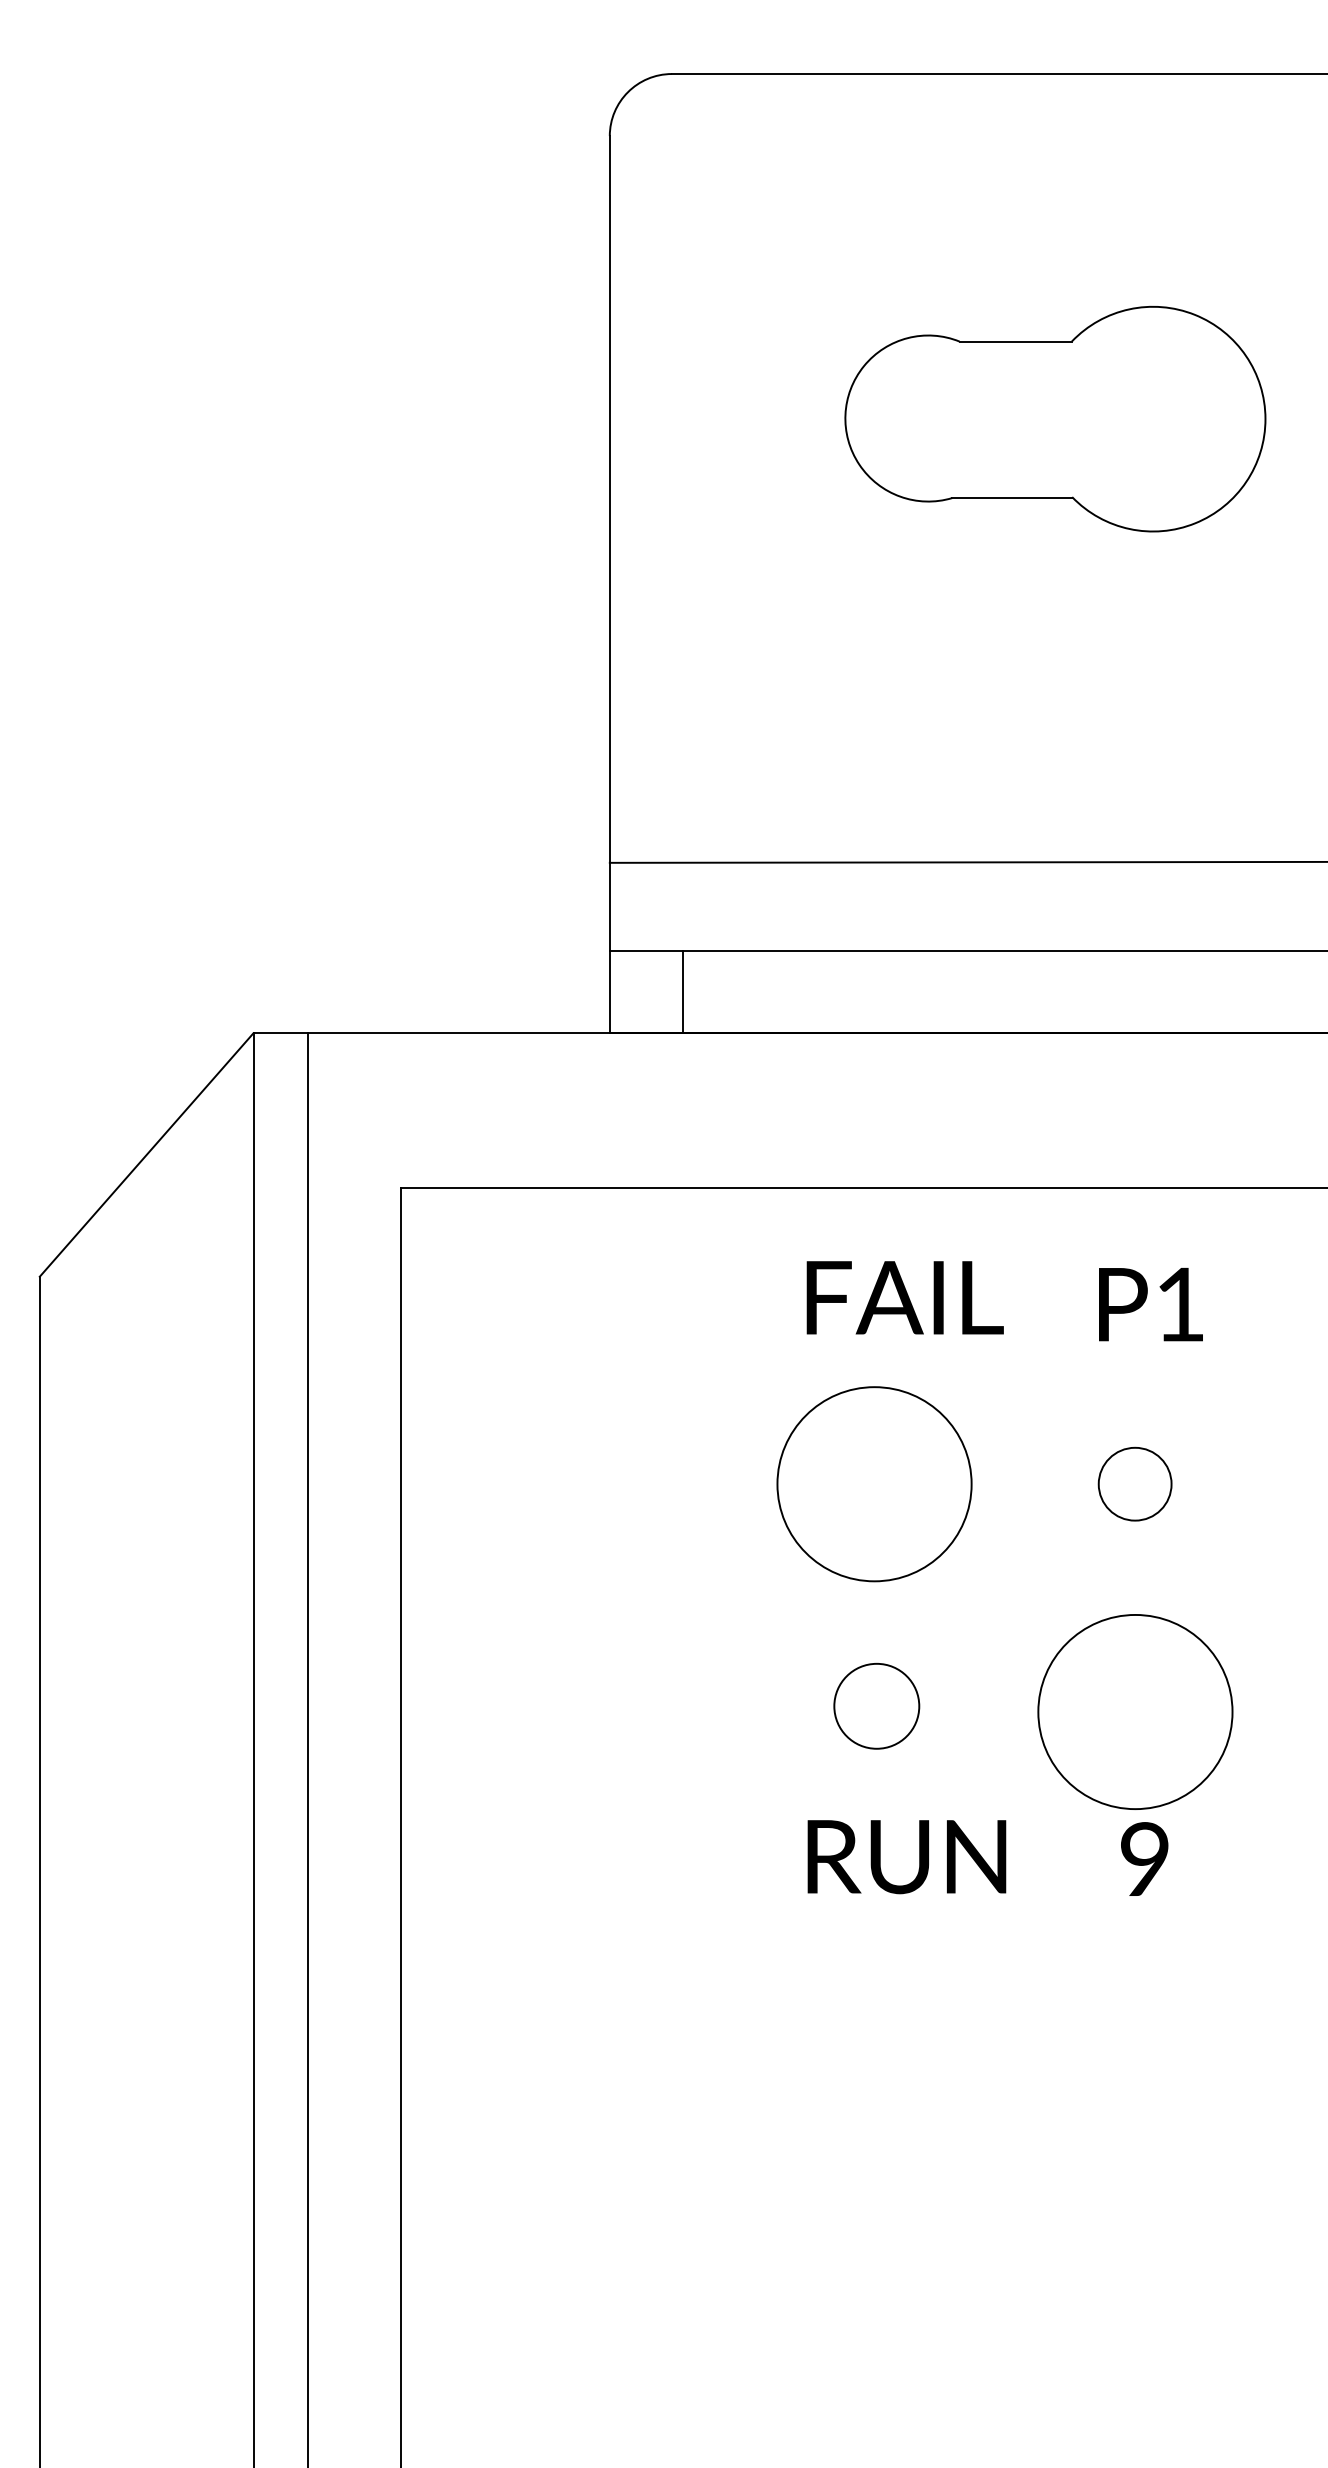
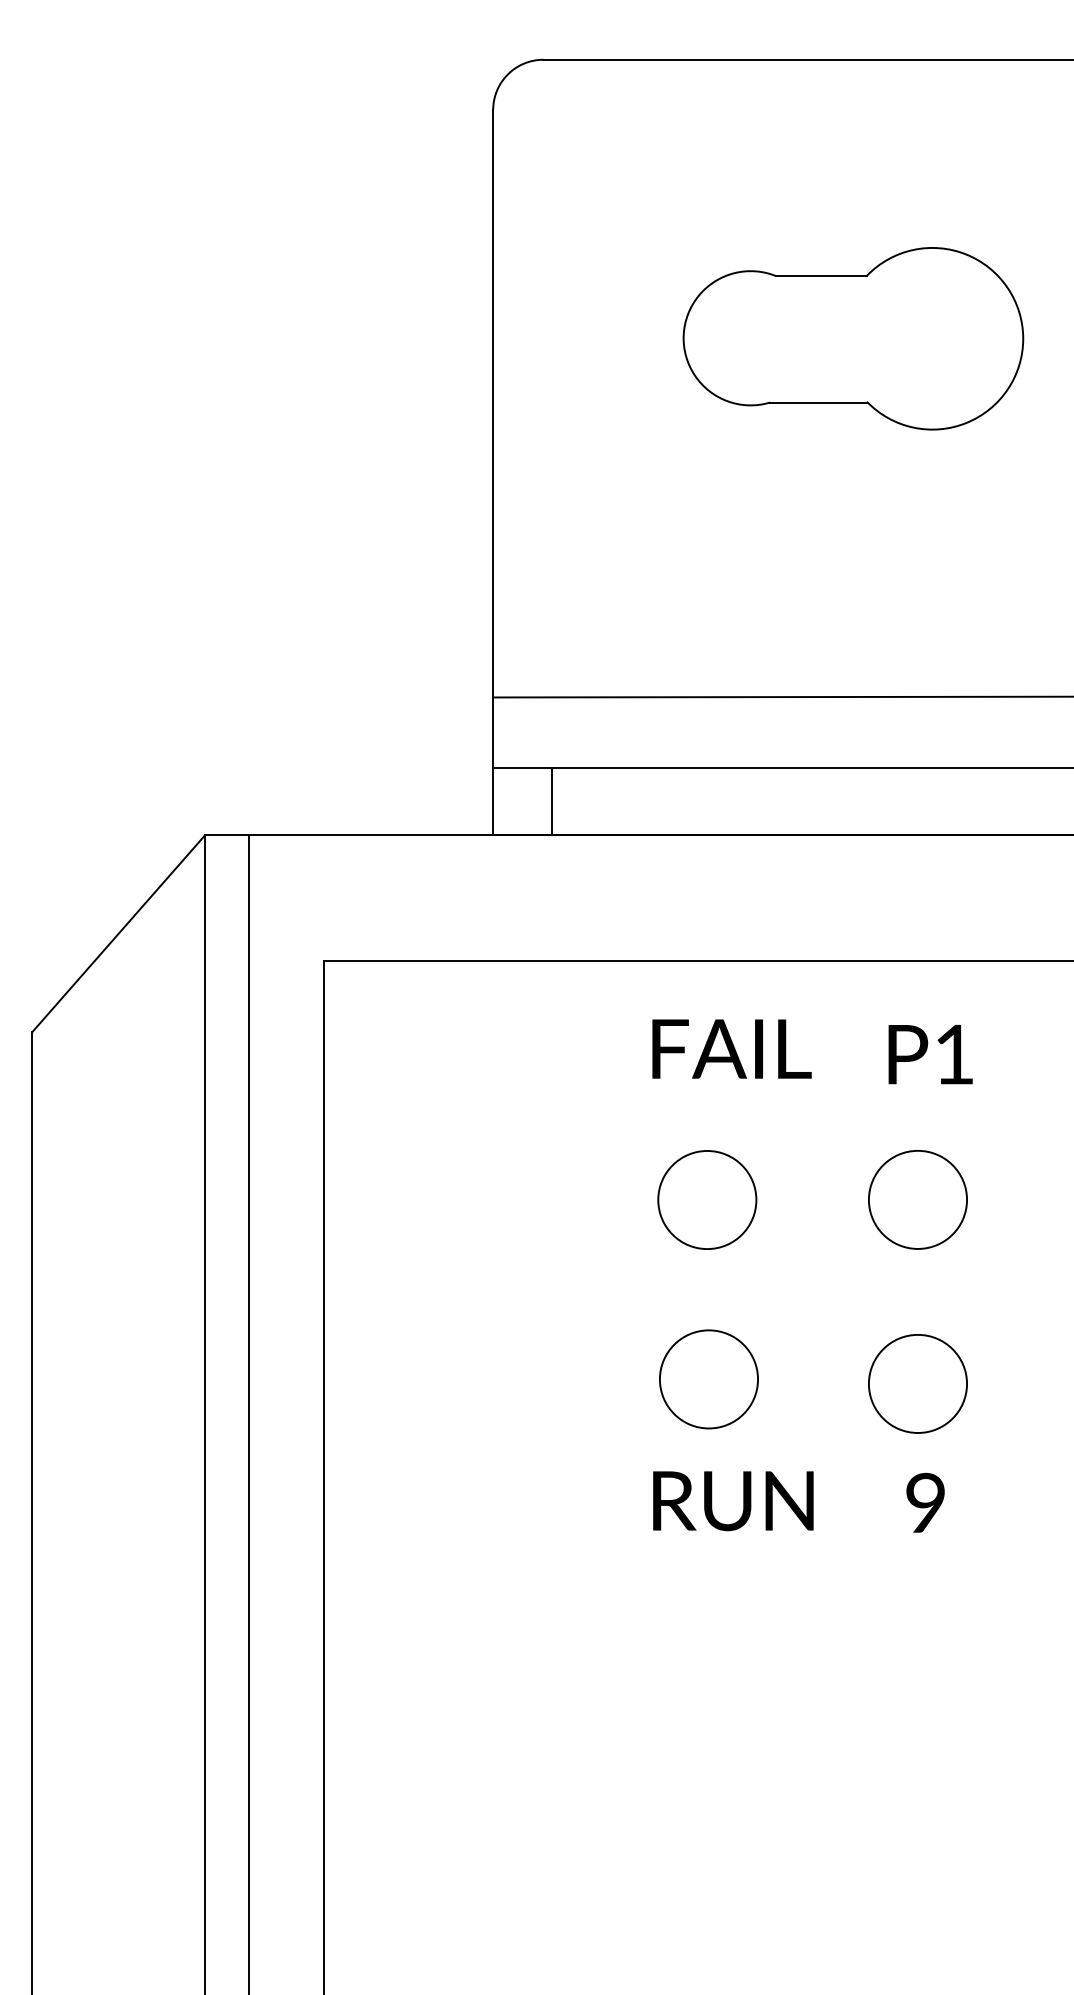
circle: (1134, 1483) -> (917, 1199), size x1.67
circle: (874, 1484) -> (707, 1200), size x0.62
circle: (876, 1705) -> (708, 1378), size x1.43
circle: (1134, 1711) -> (917, 1383), size x0.62

